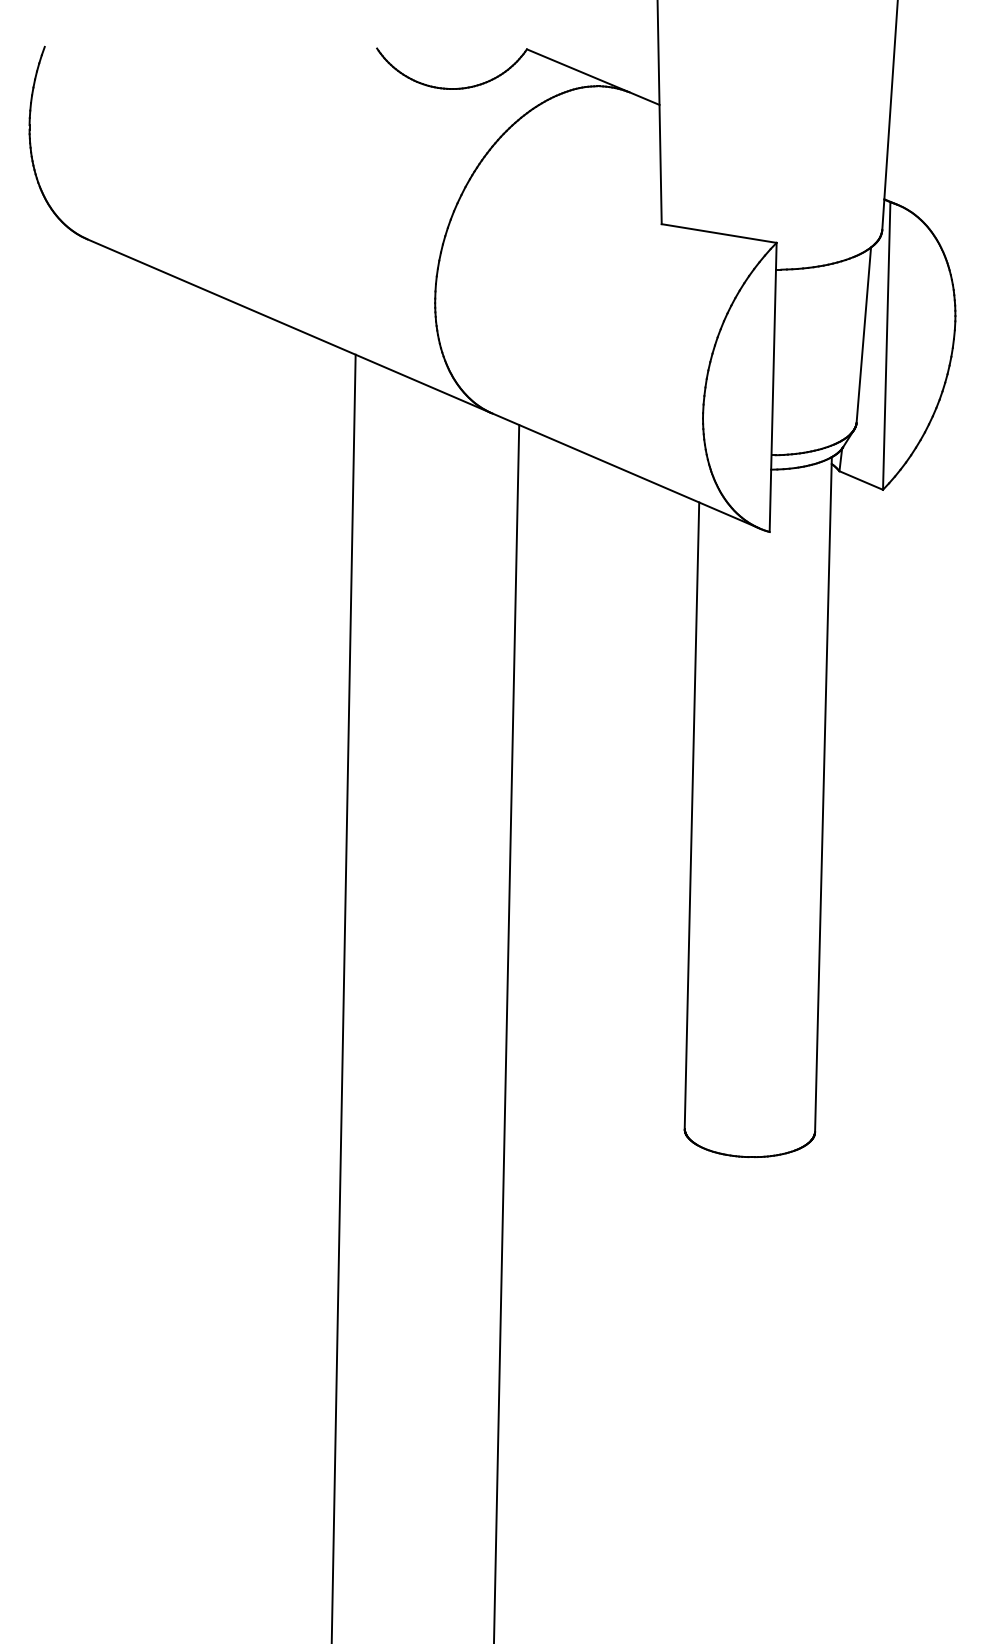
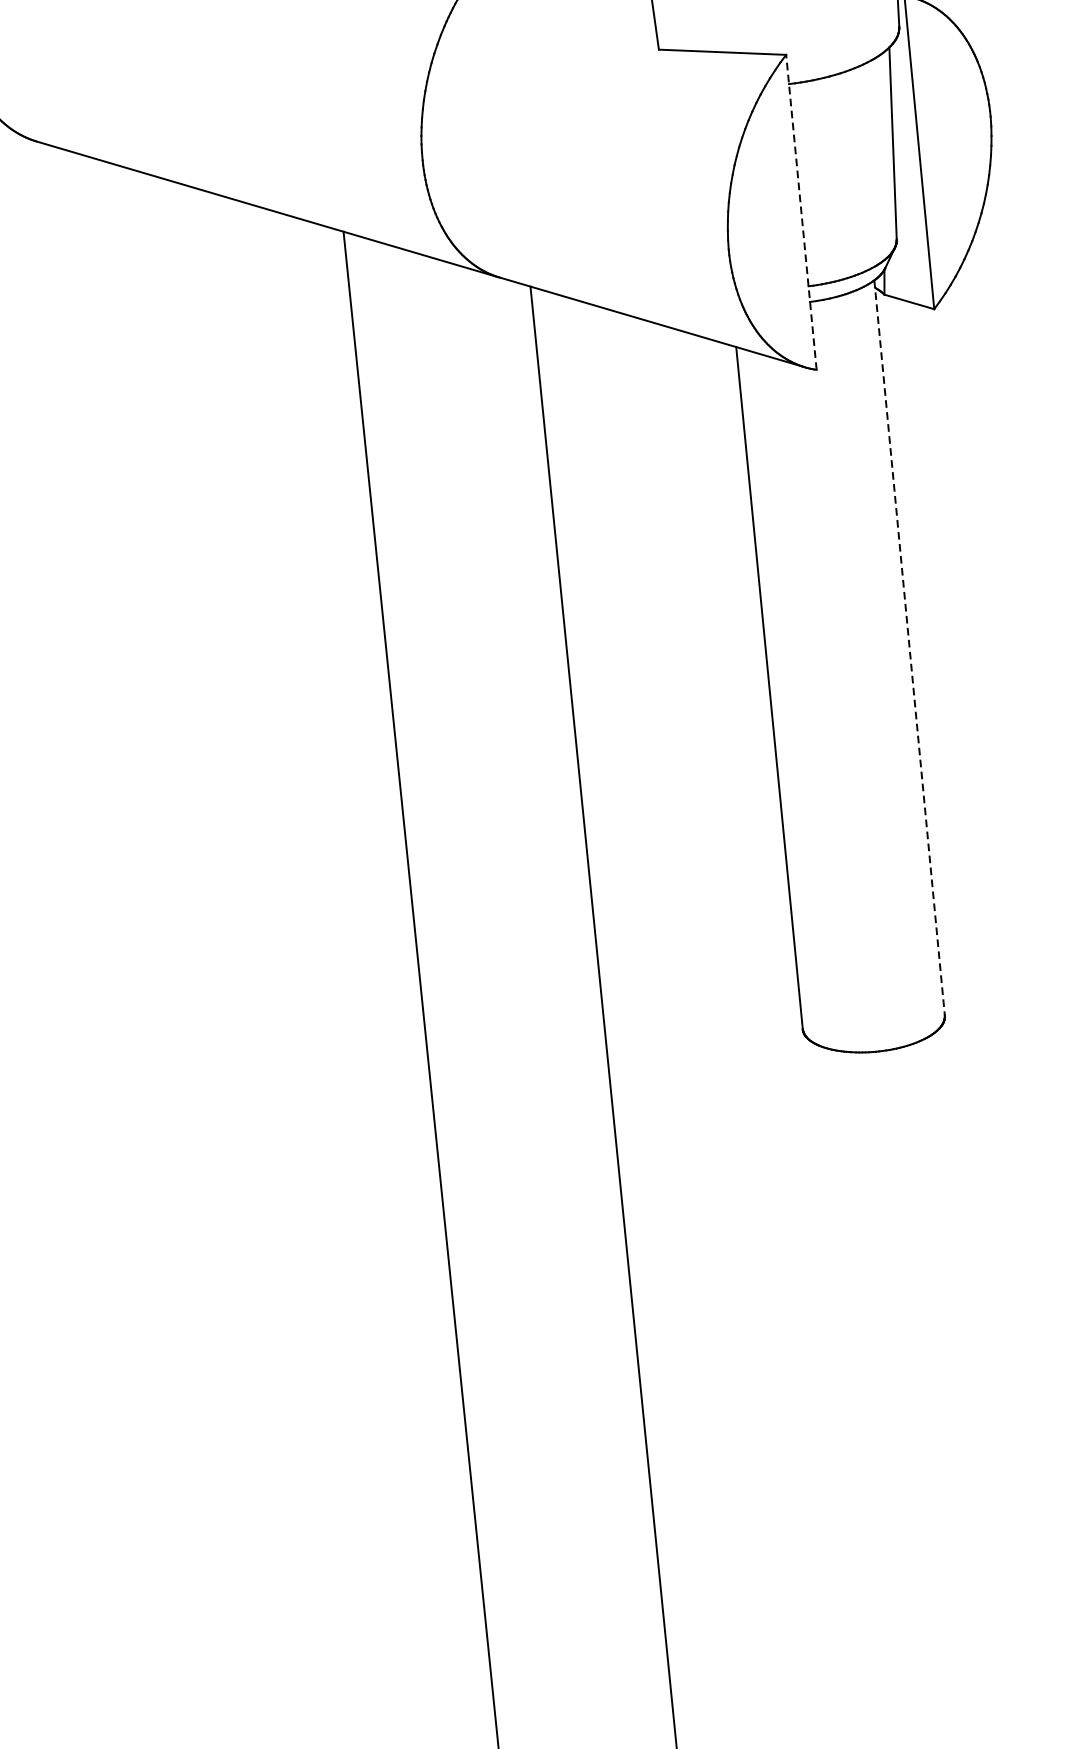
line: (773, 387) -> (801, 212), solid -> dashed
line: (823, 794) -> (909, 647), solid -> dashed

